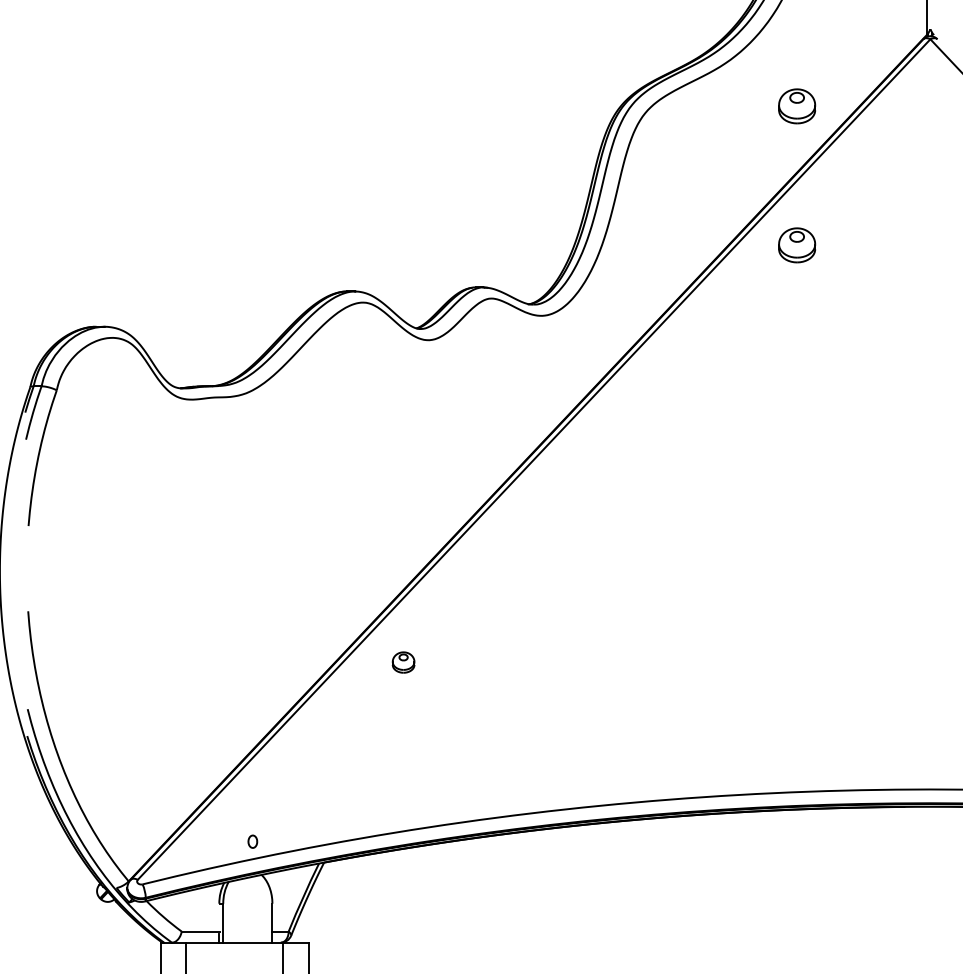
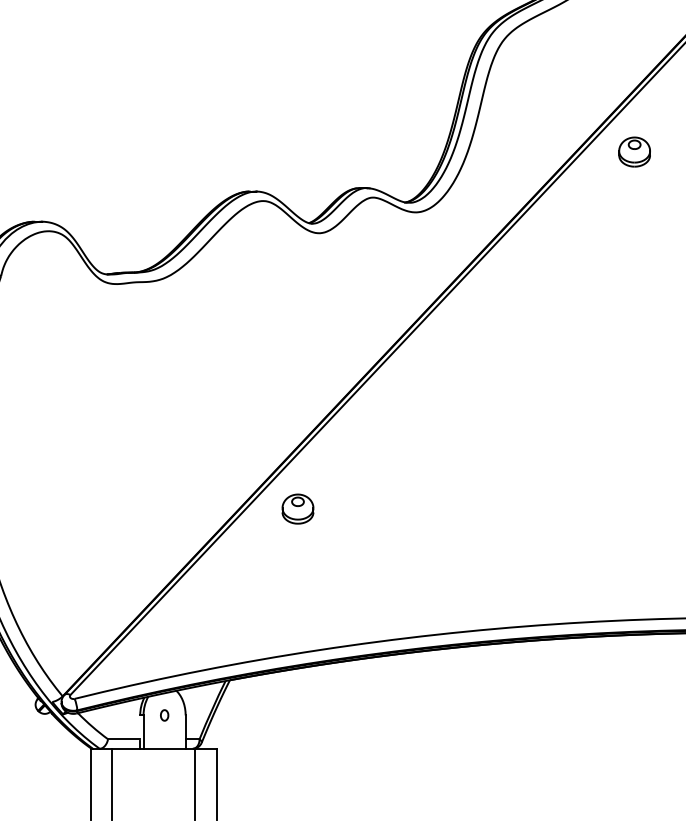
part: (797, 106) -> (634, 33), removed
part: (403, 662) -> (297, 509), size x1.67
part: (252, 841) -> (164, 715), moved

